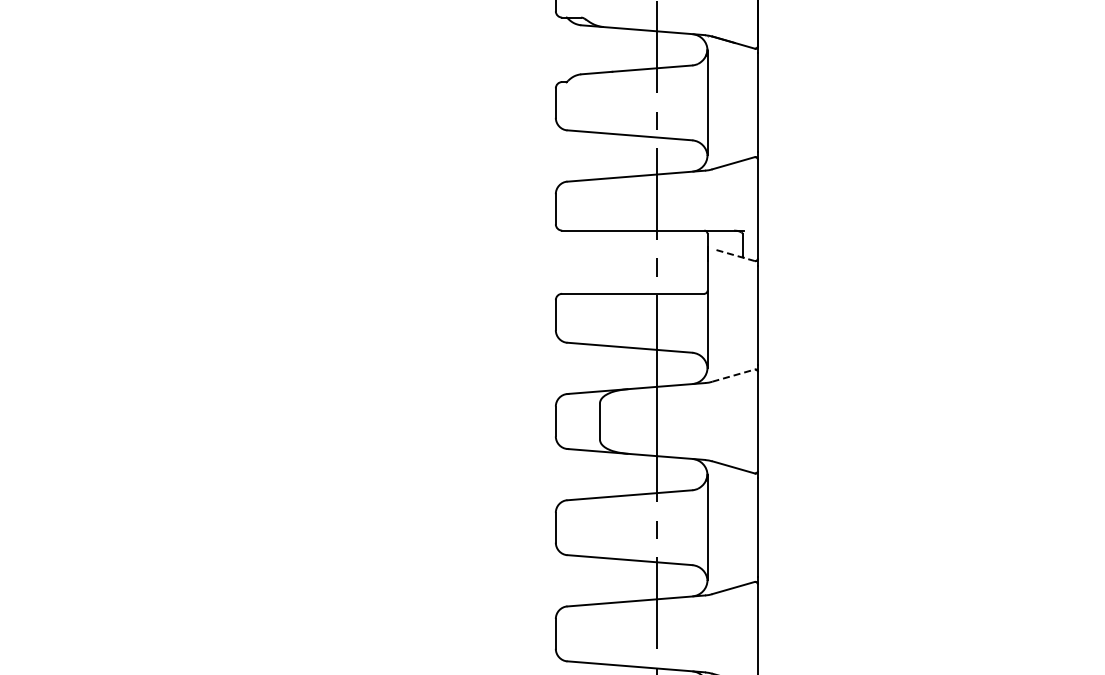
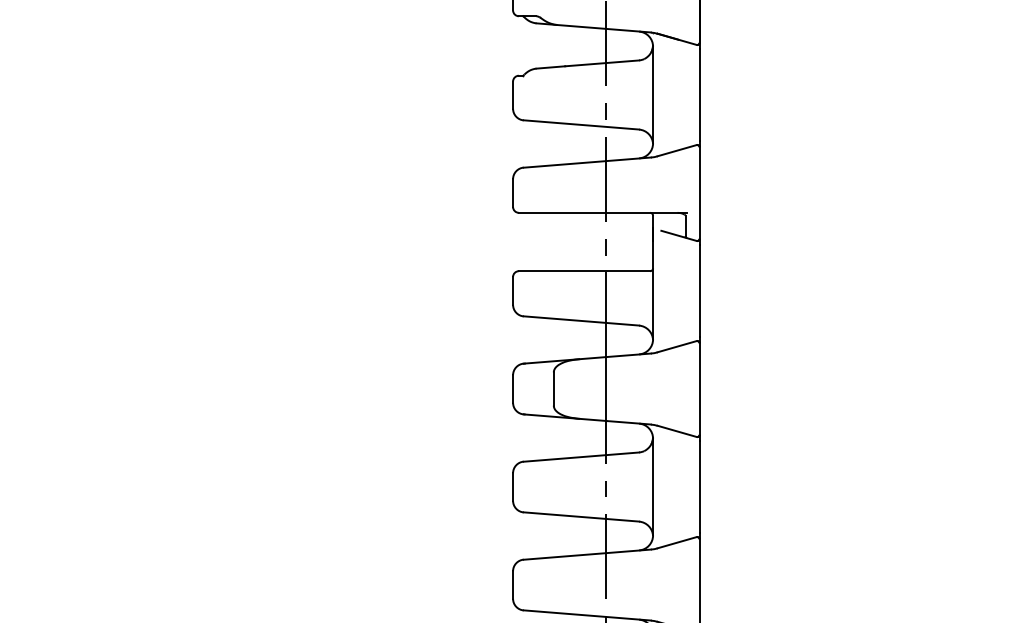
line: (735, 255) -> (678, 235), dashed -> solid
line: (734, 375) -> (677, 346), dashed -> solid

